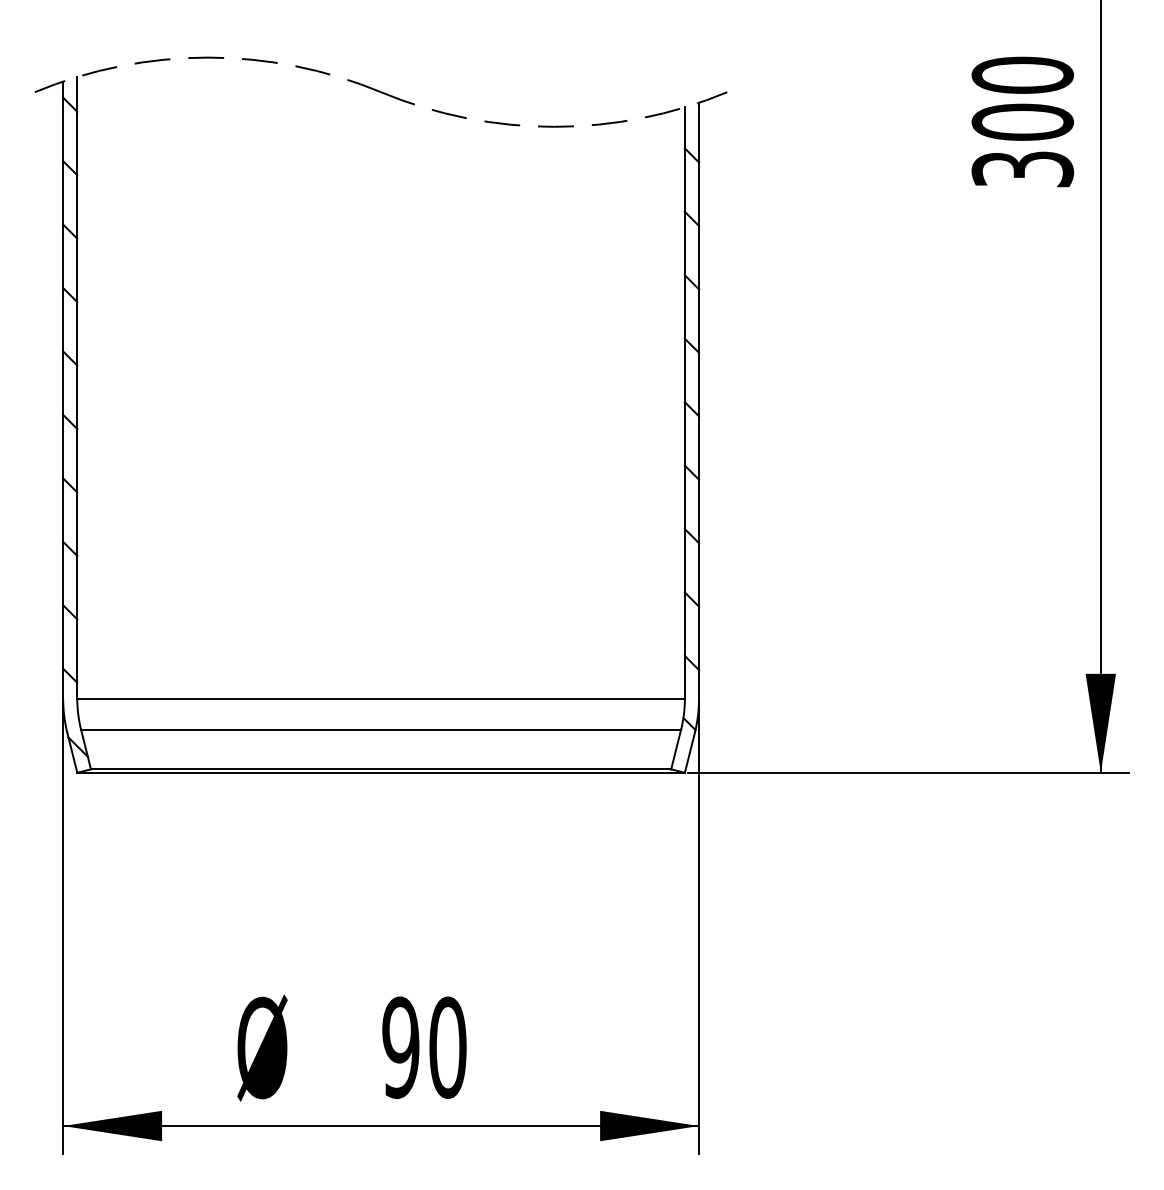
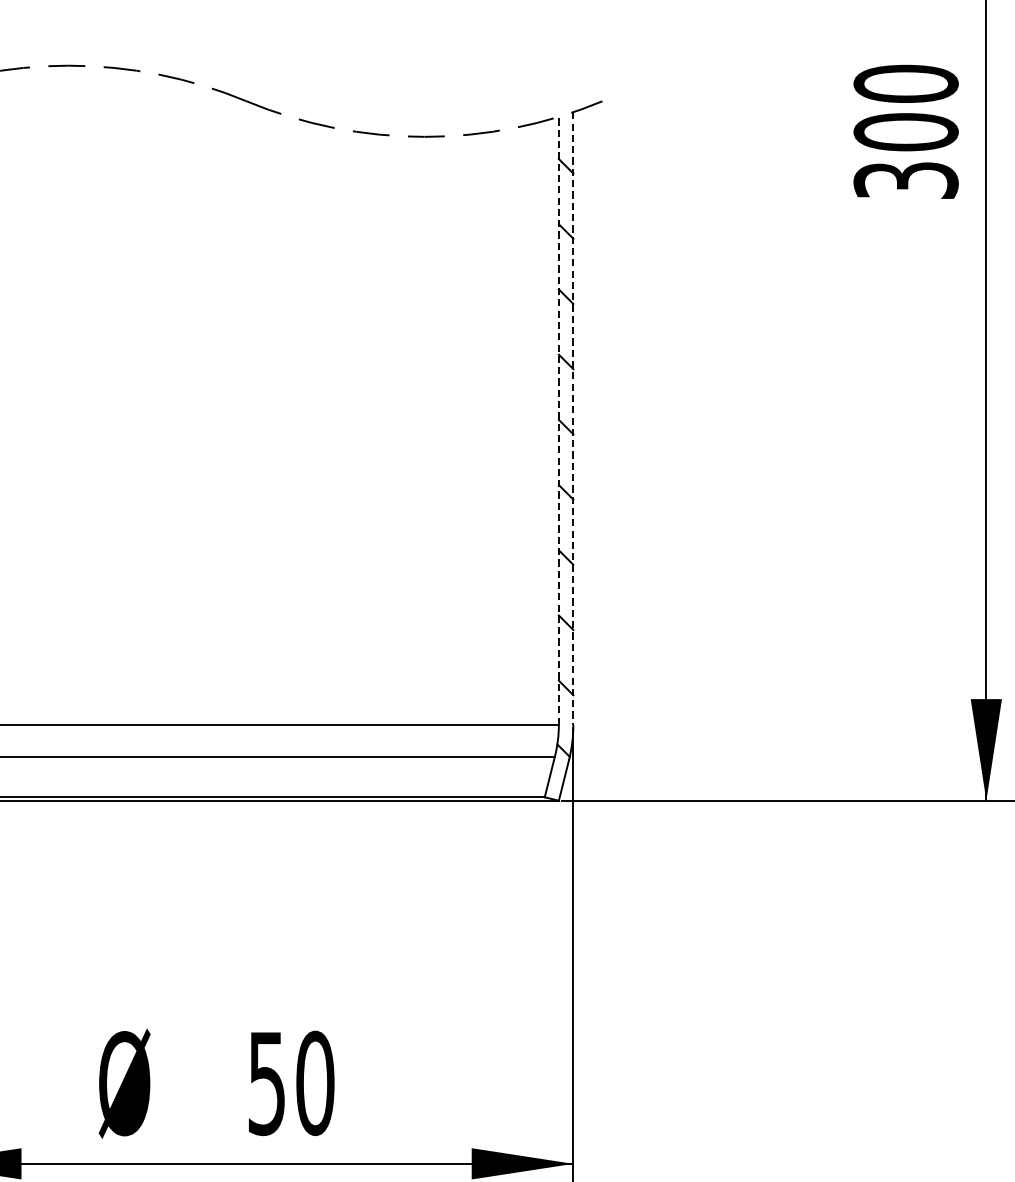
line: (699, 400) -> (573, 418), solid -> dashed
line: (684, 403) -> (558, 421), solid -> dashed
text: (400, 1047) -> (266, 1083), 90 -> 50

